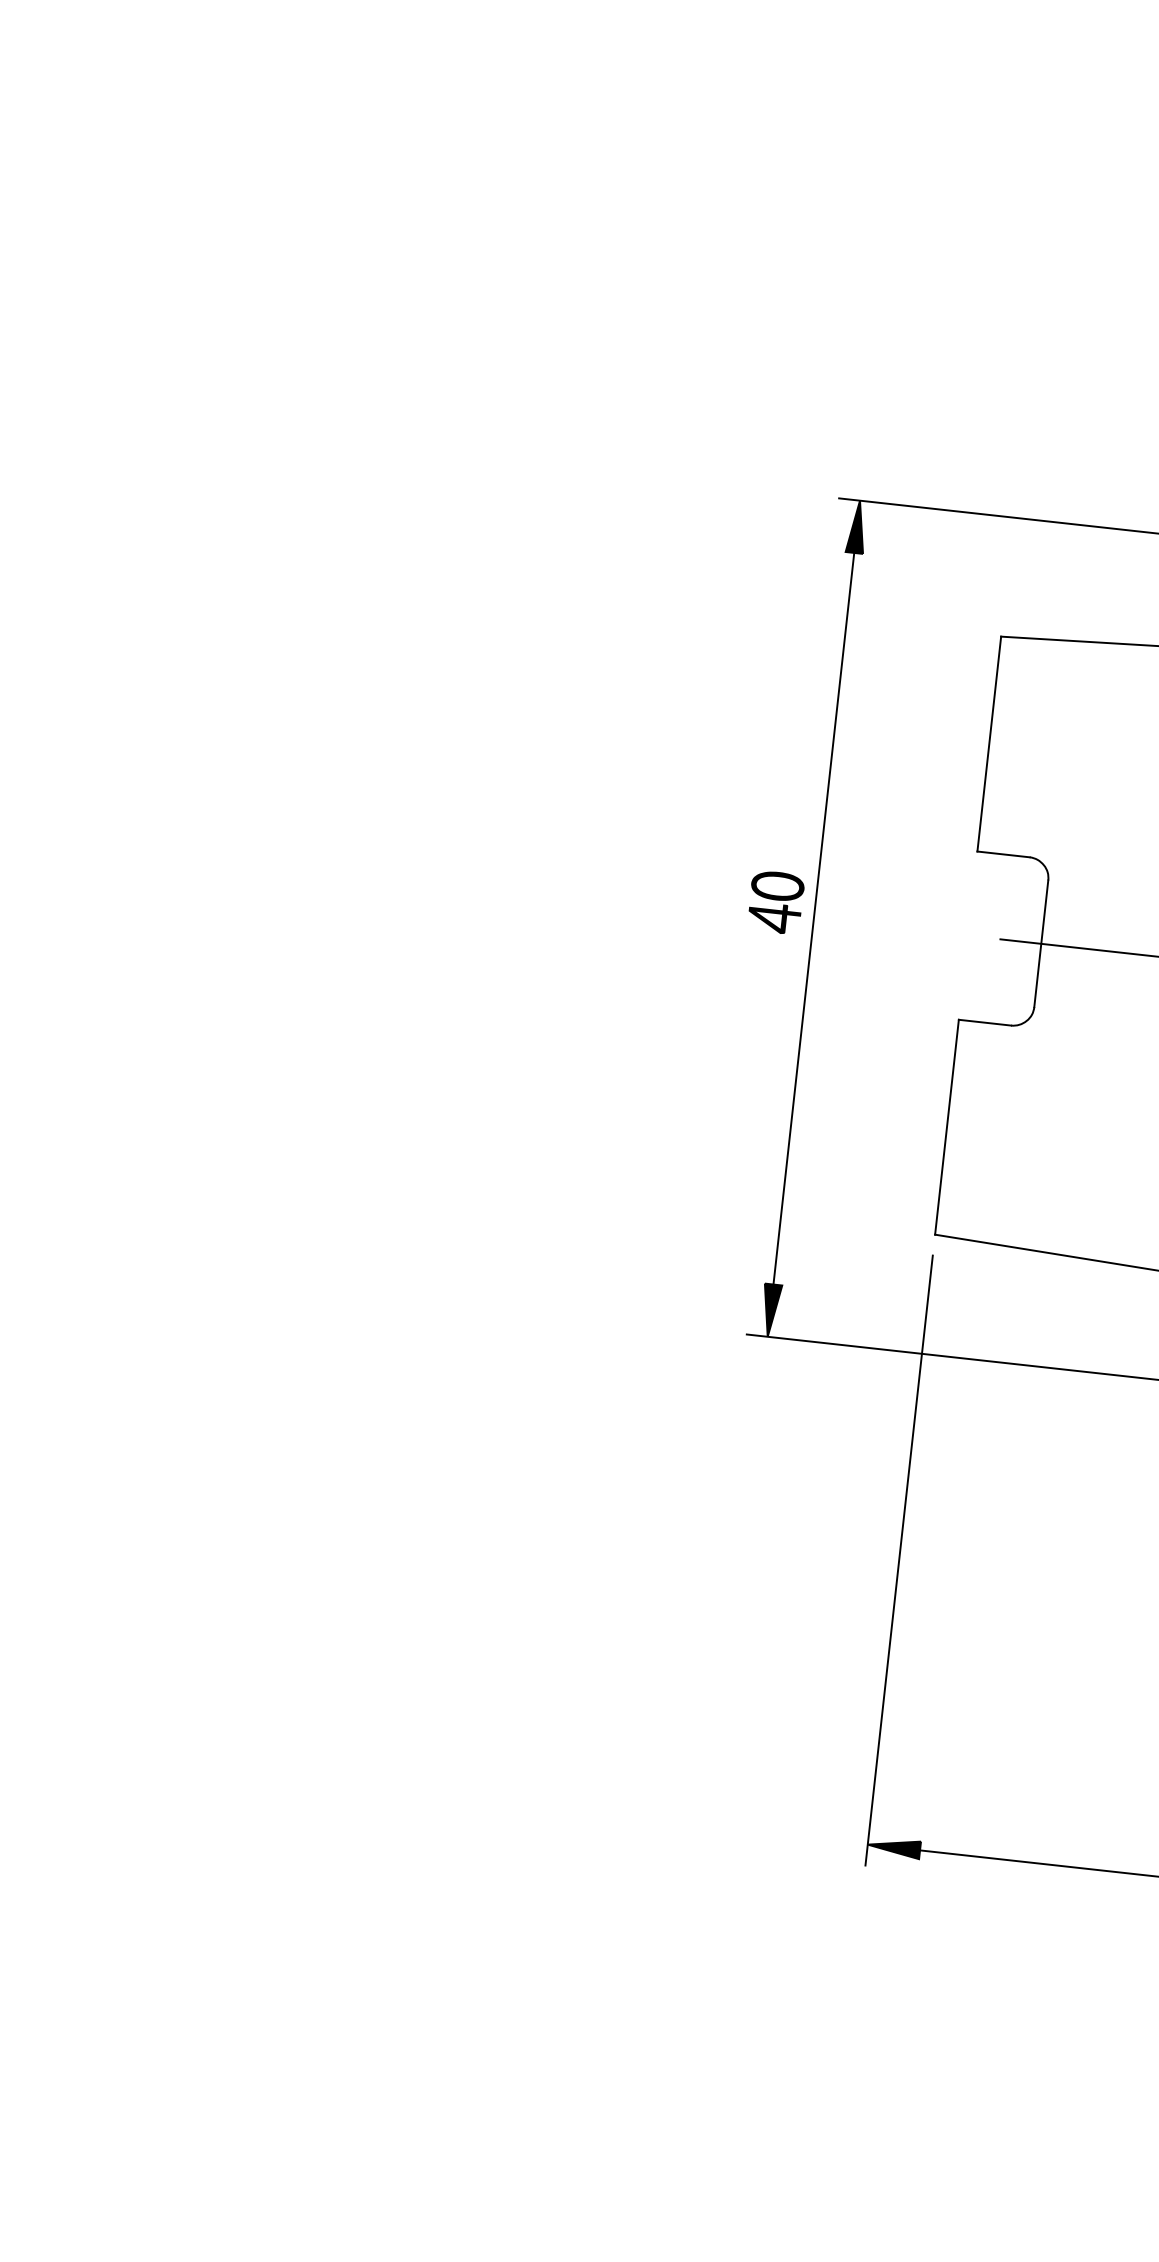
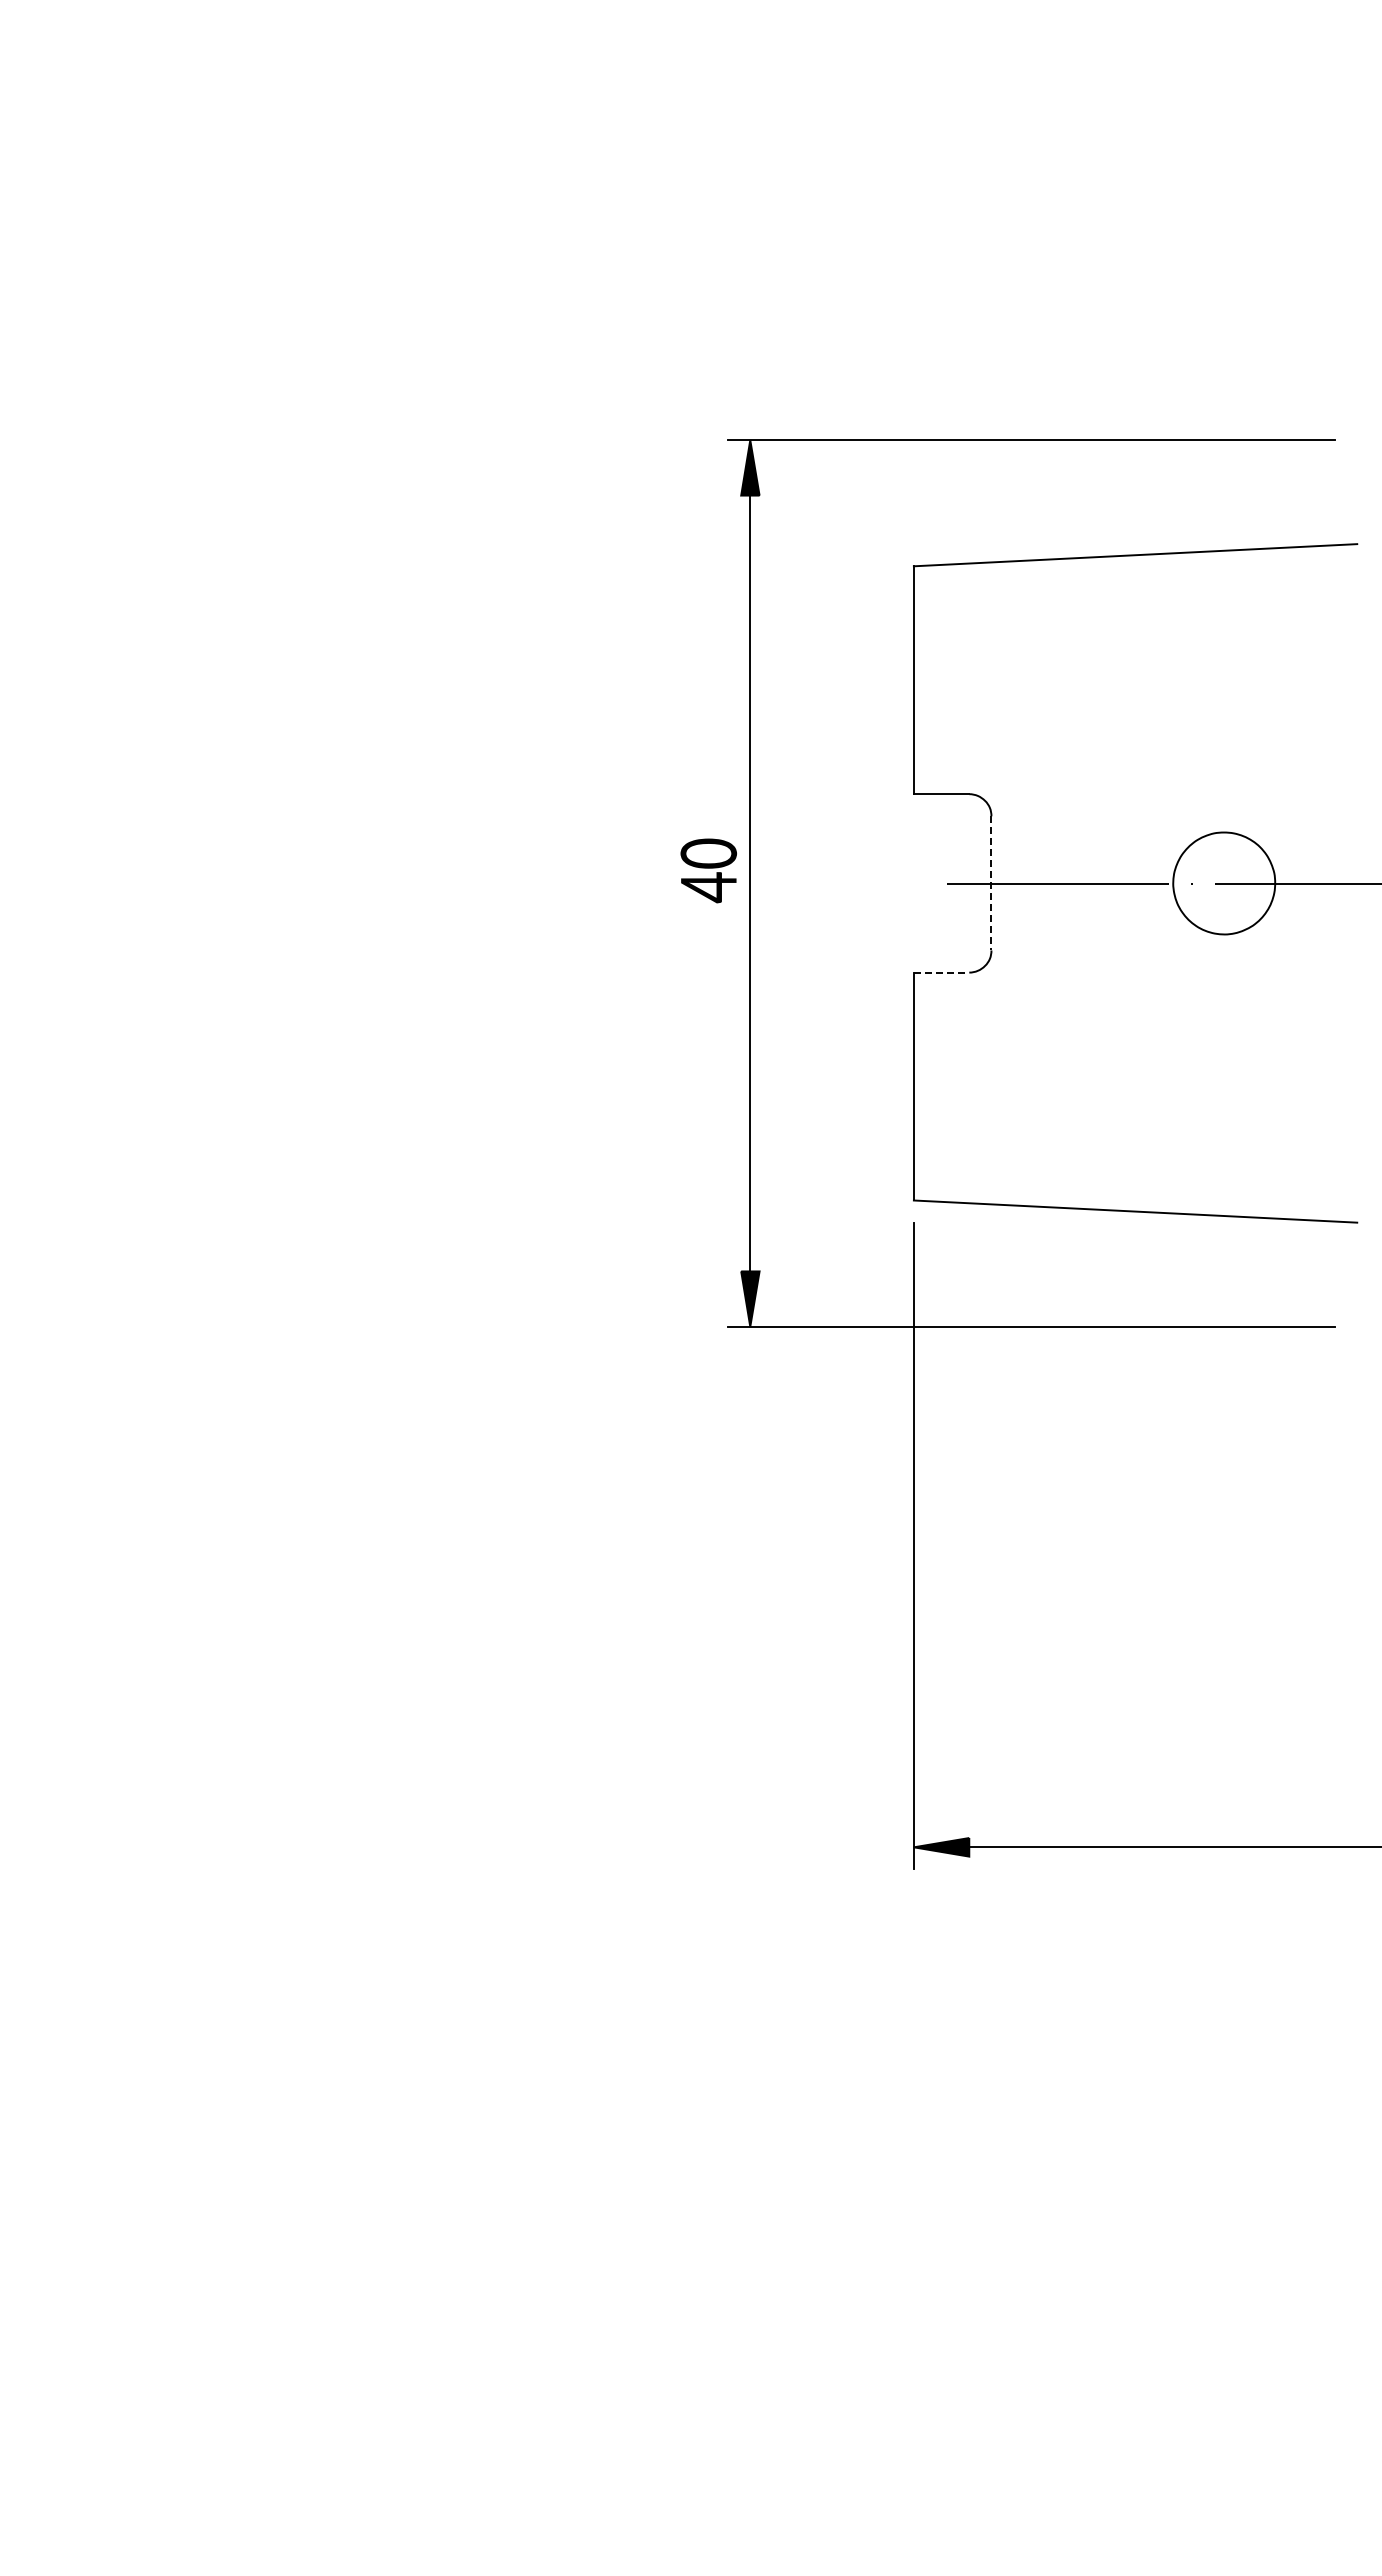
line: (1041, 943) -> (991, 883), solid -> dashed
line: (984, 1022) -> (941, 972), solid -> dashed

